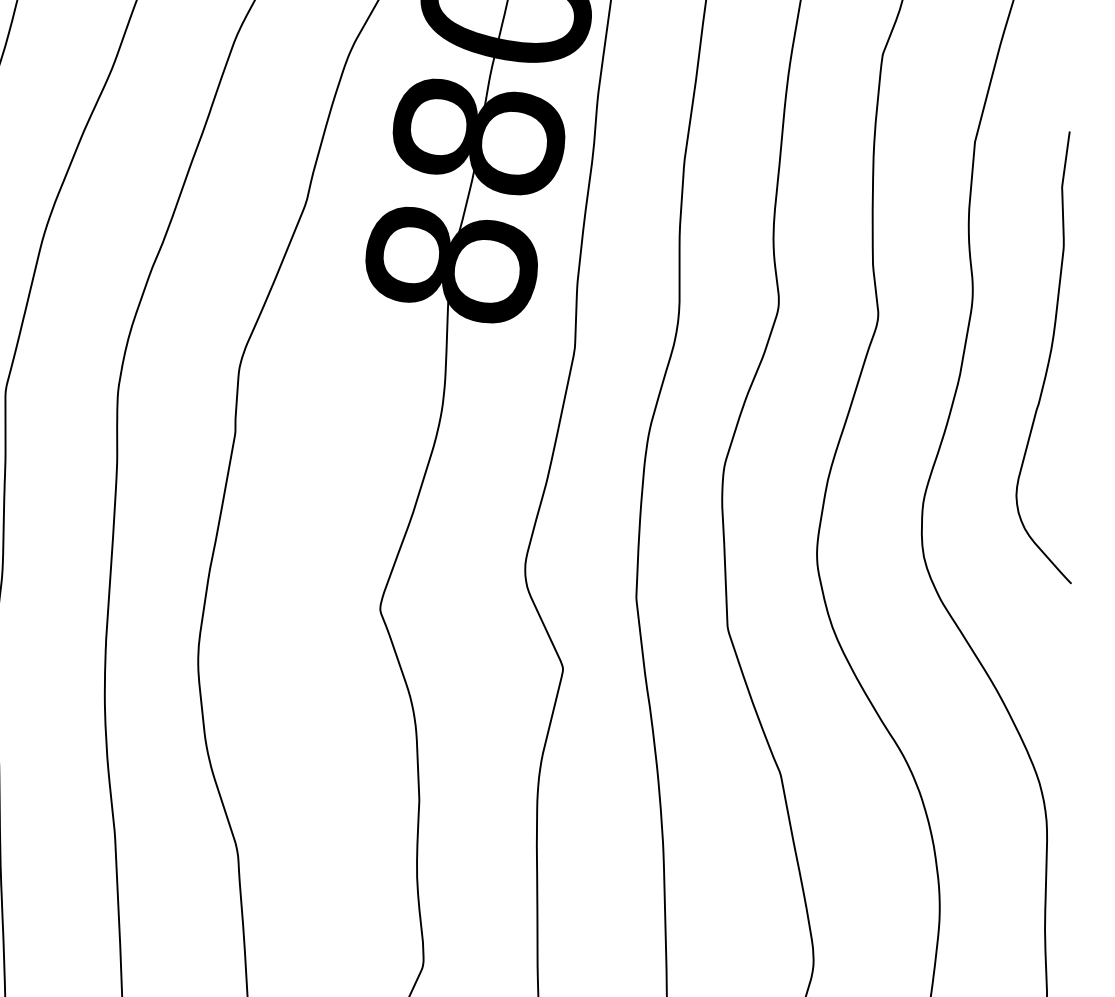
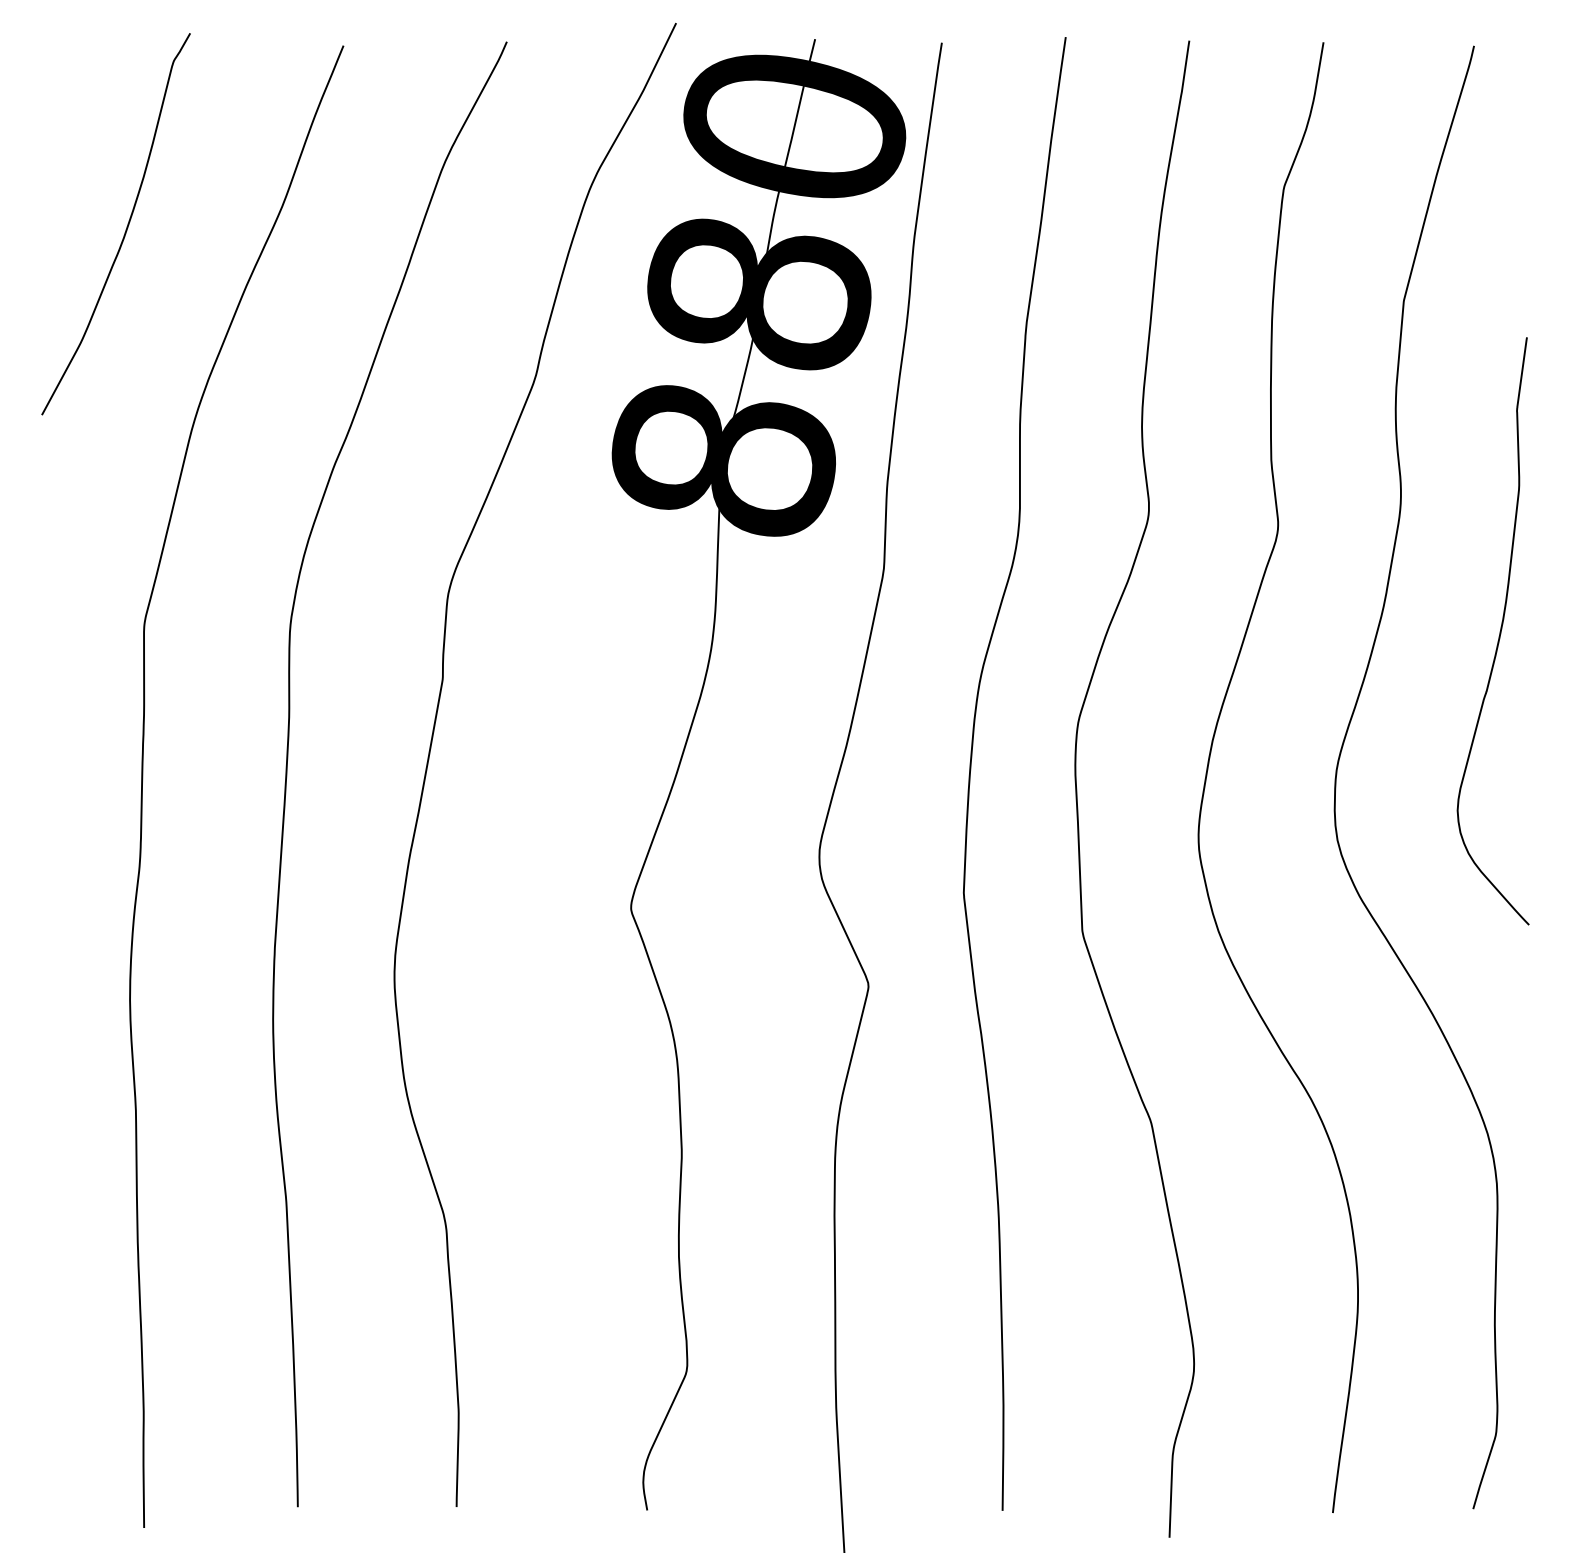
curve: (1048, 357) -> (1499, 631), moved

